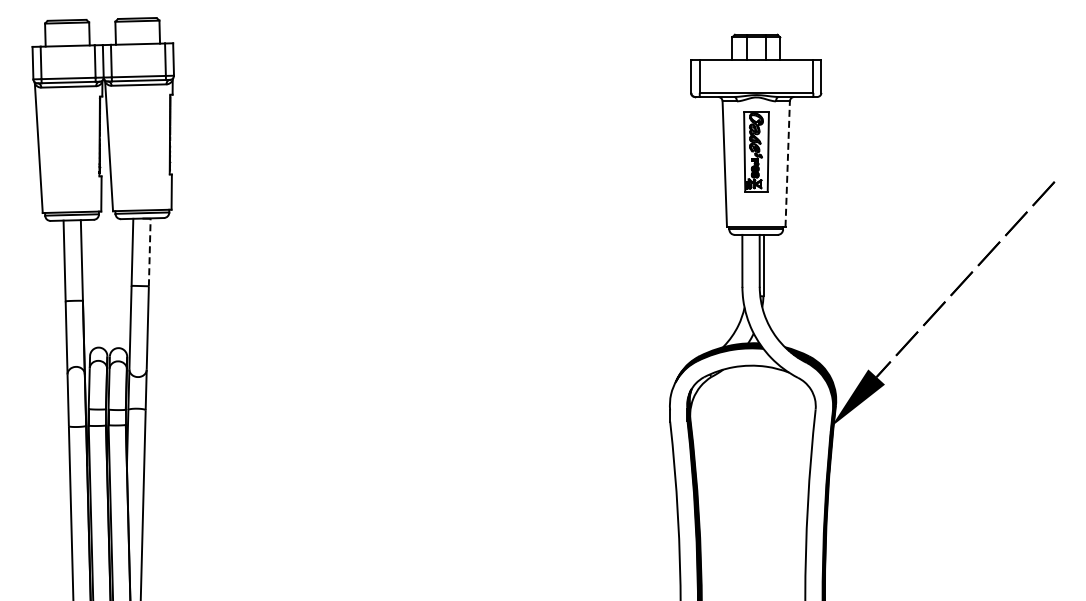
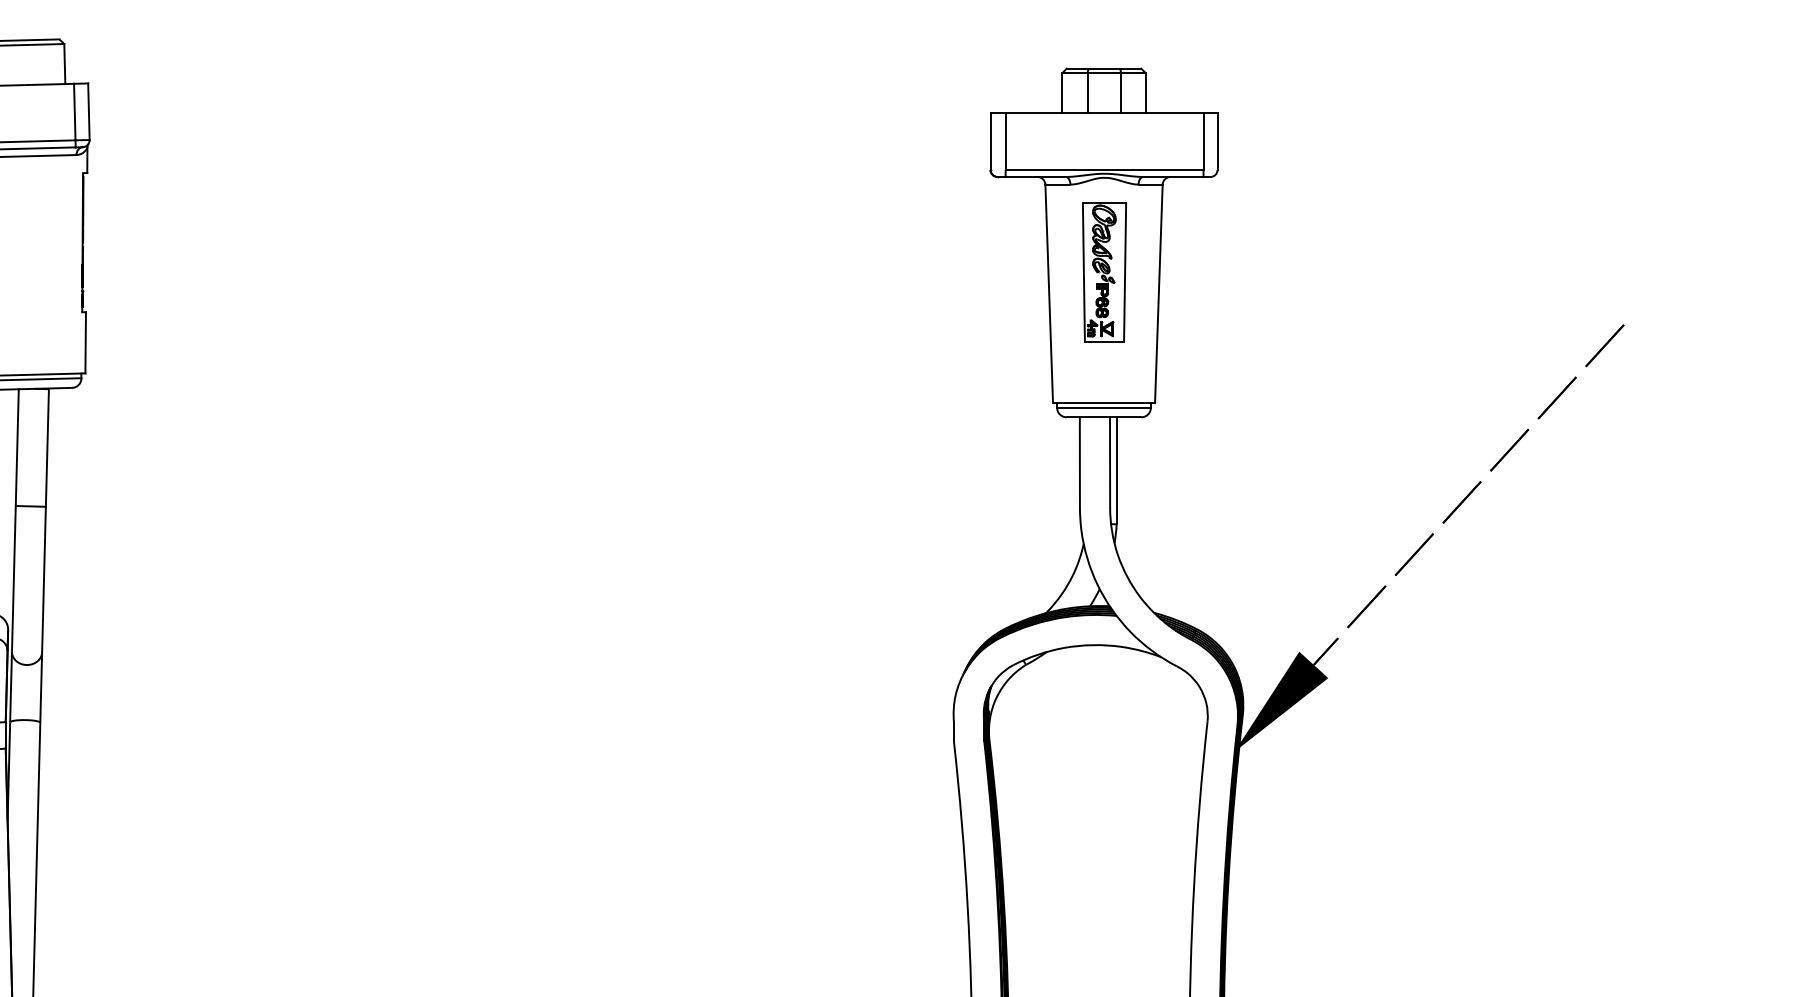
line: (787, 164) -> (1158, 294), dashed -> solid
line: (149, 252) -> (46, 447), dashed -> solid

